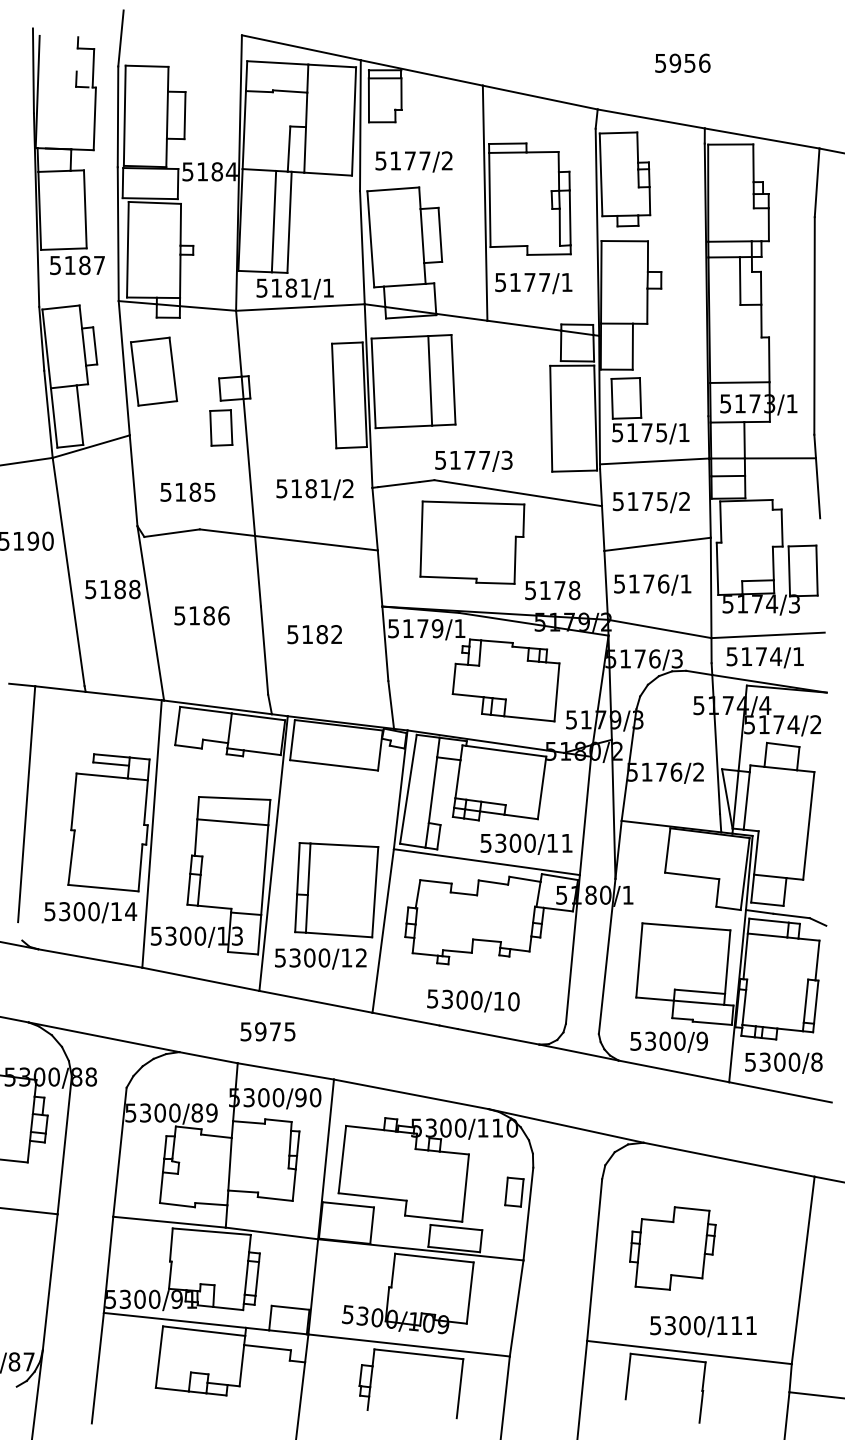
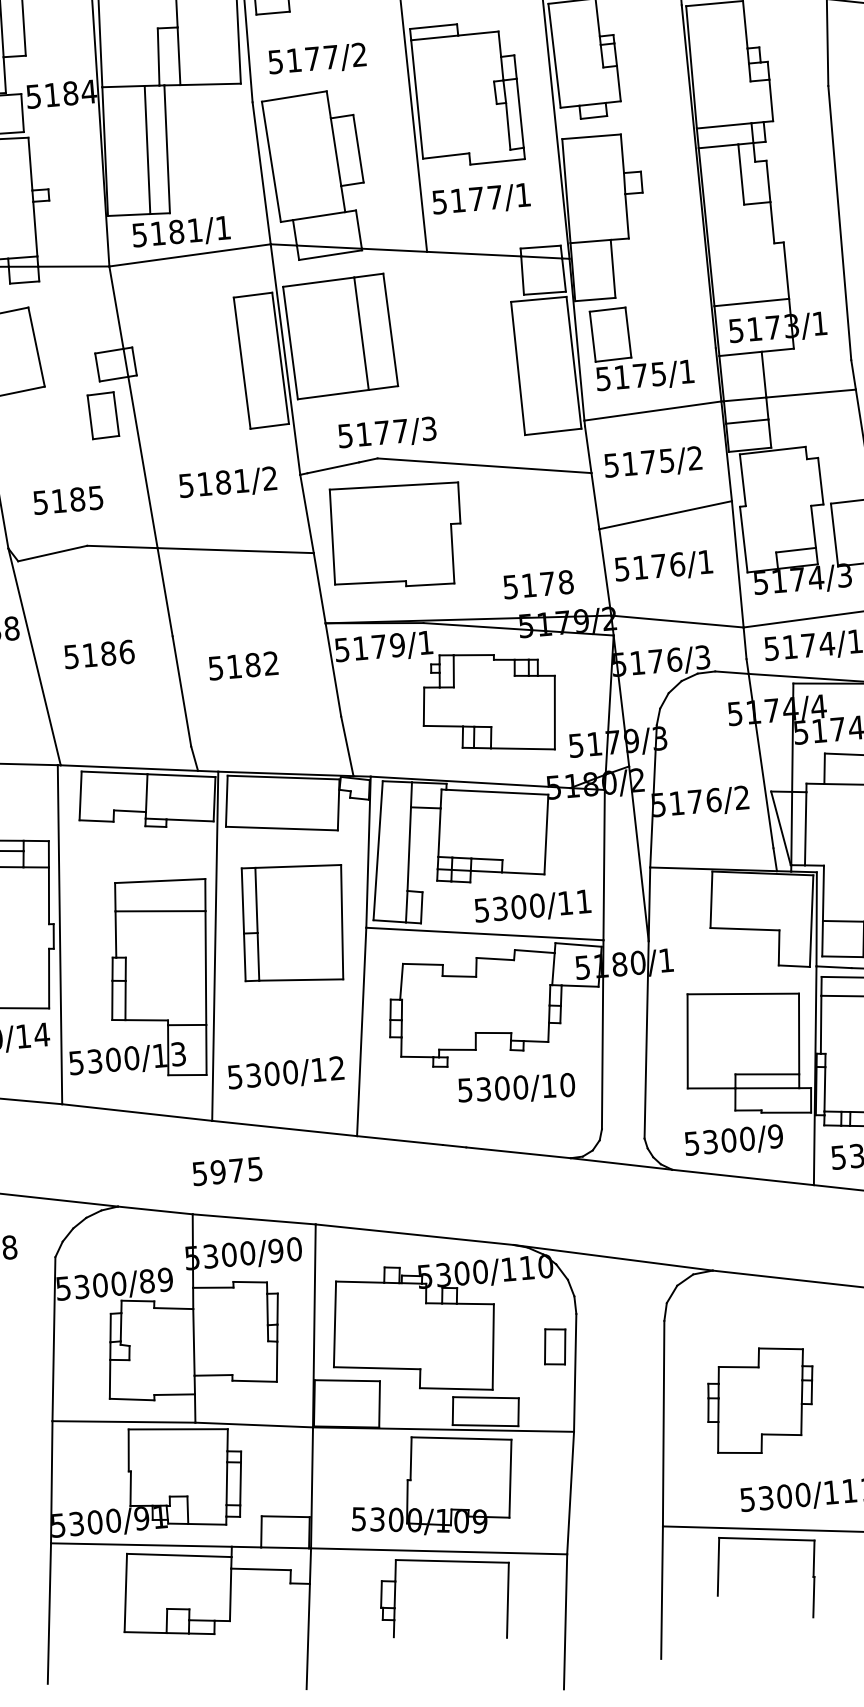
text: (473, 460) -> (386, 432), moved
part: (472, 542) -> (396, 535), moved
part: (336, 890) -> (293, 924), moved
text: (473, 1000) -> (516, 1087), moved

